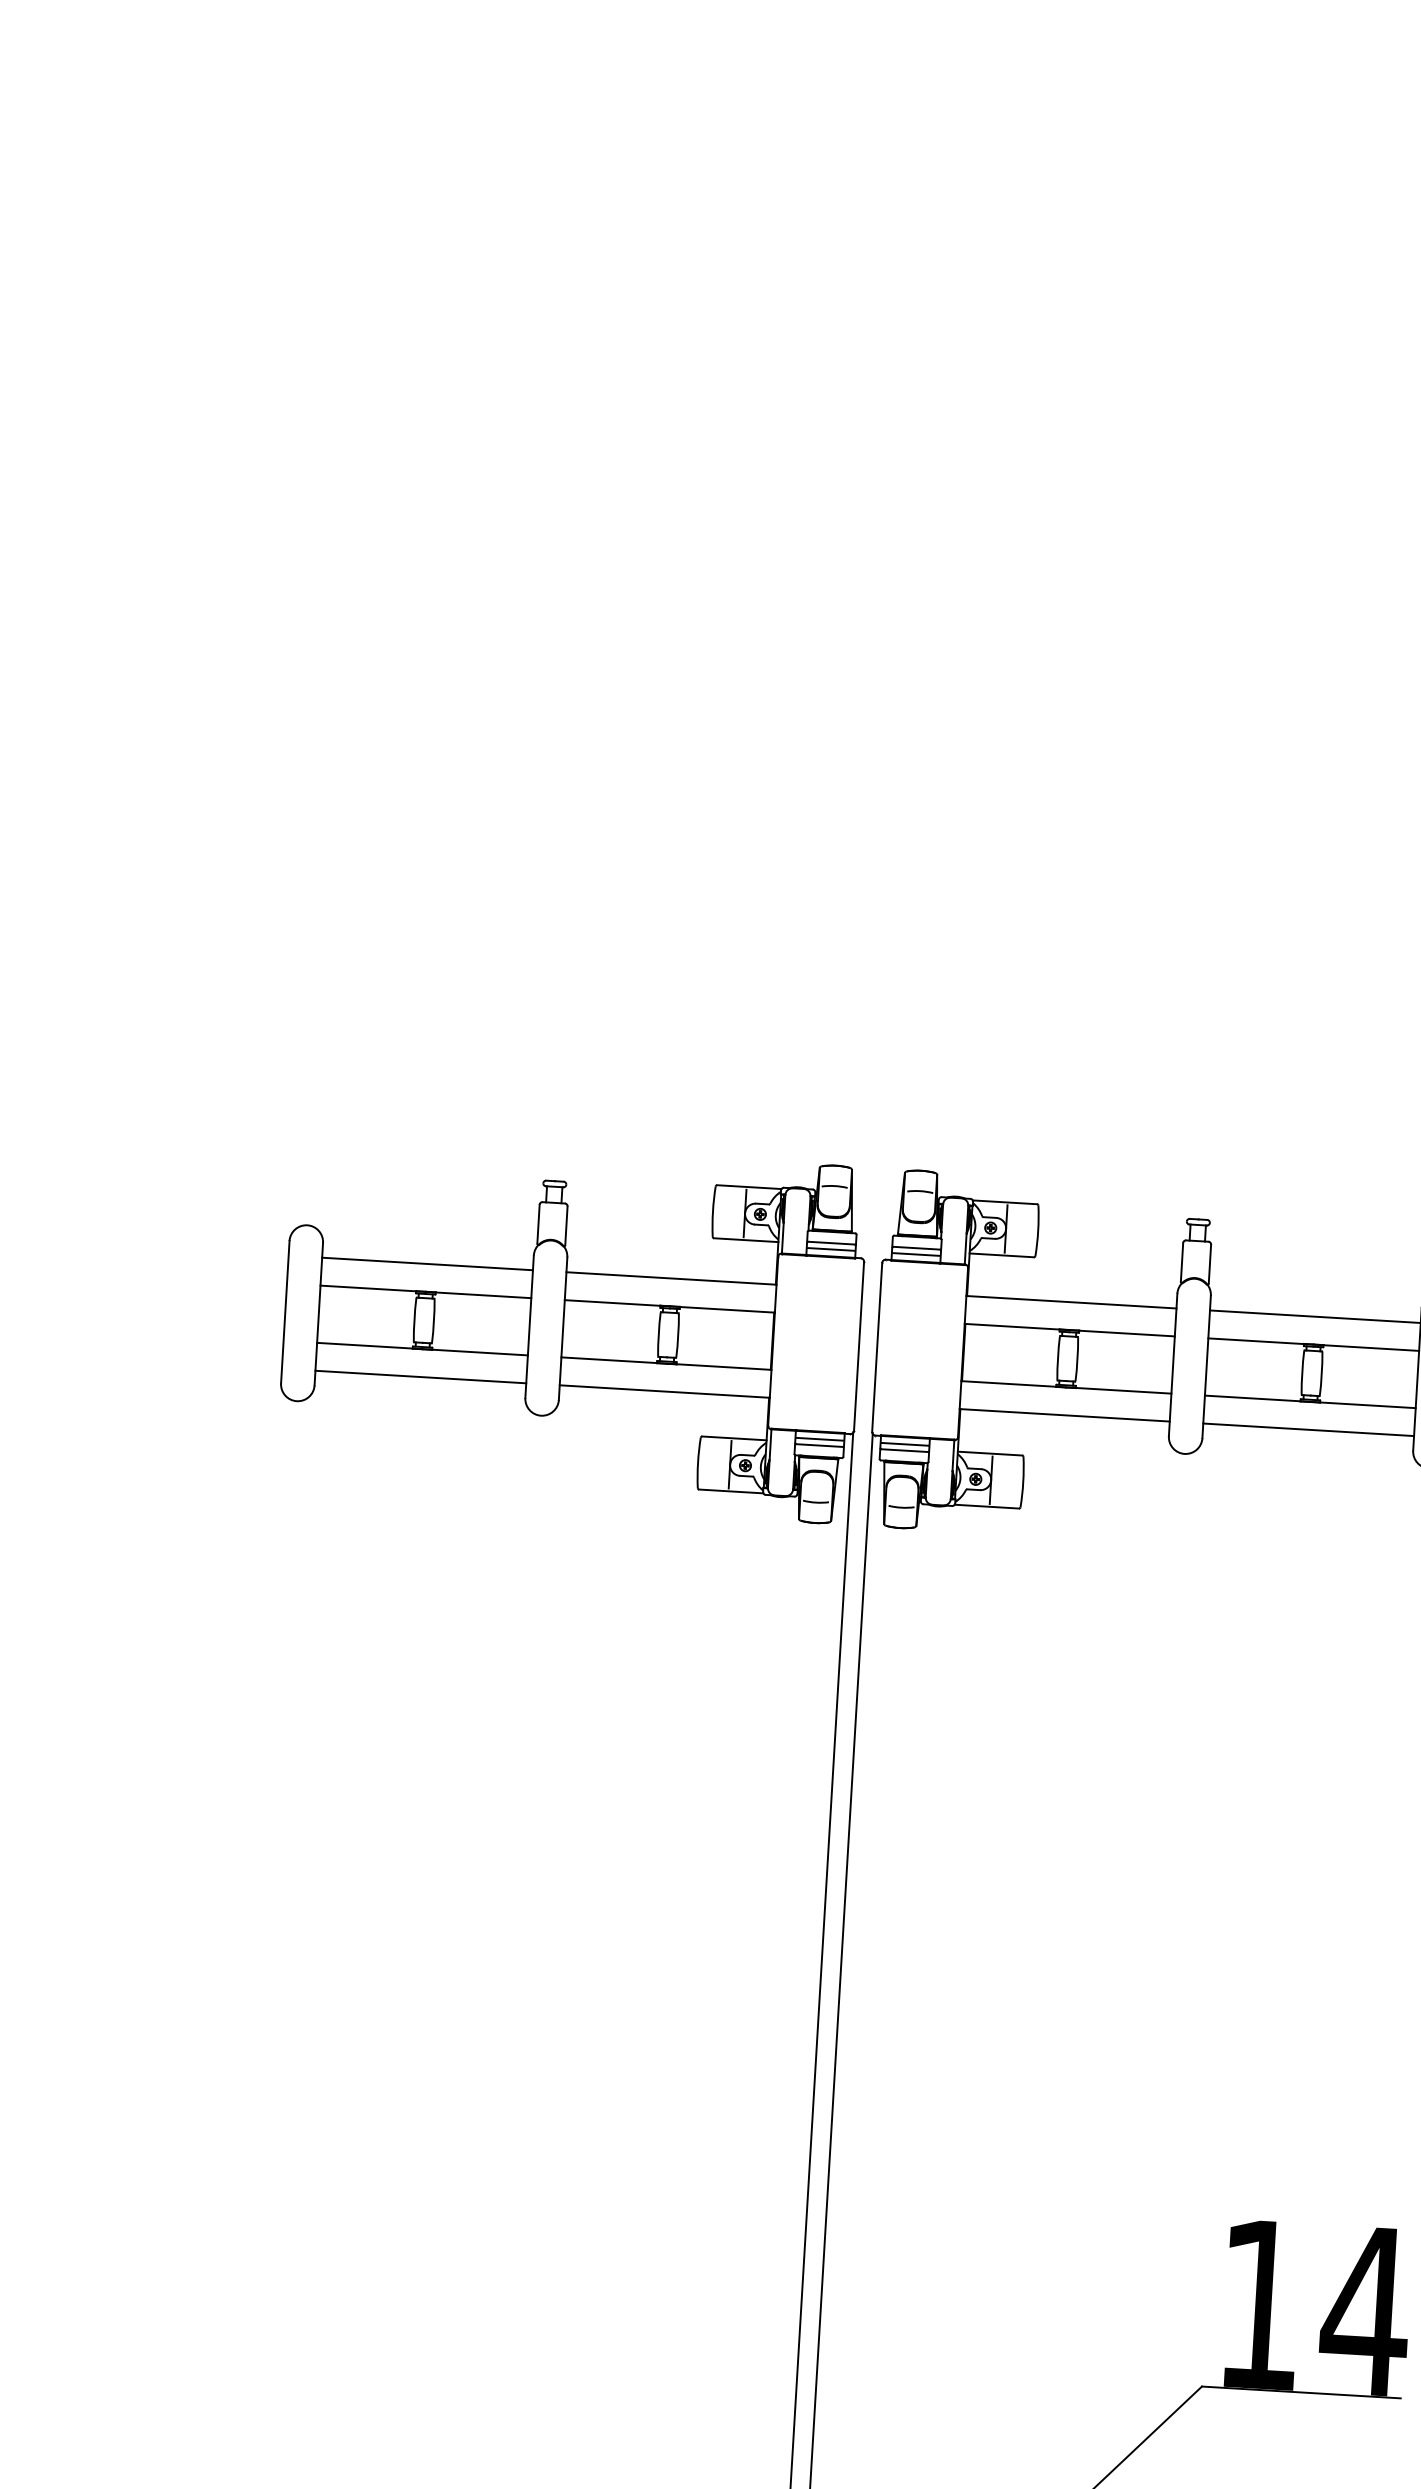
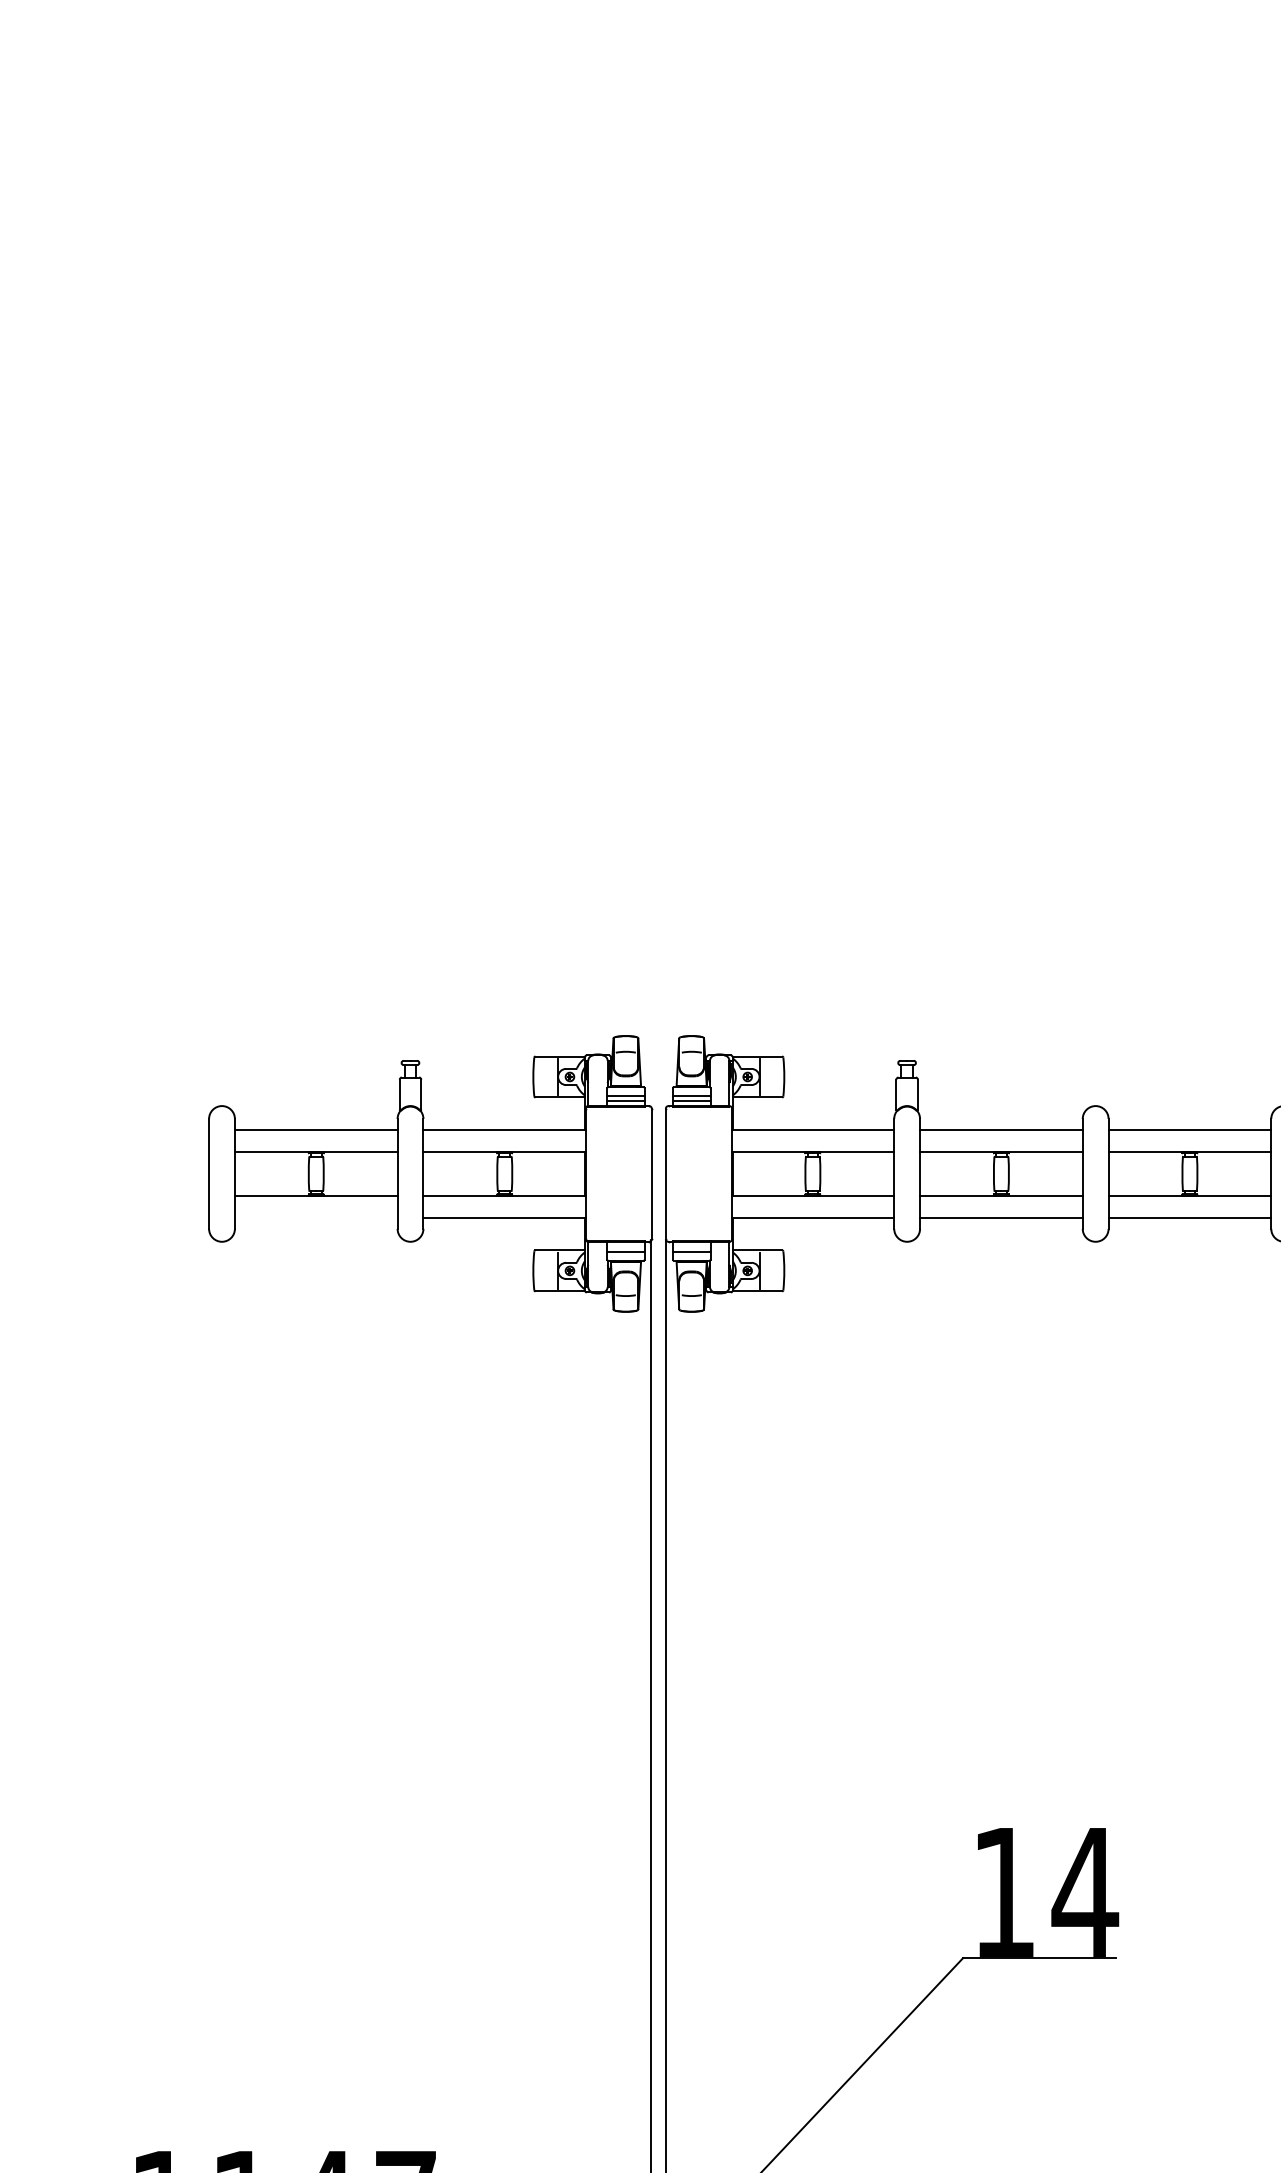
line: (419, 1376) -> (315, 1217), removed
line: (819, 1439) -> (625, 1247), removed
line: (904, 1444) -> (691, 1247), removed

